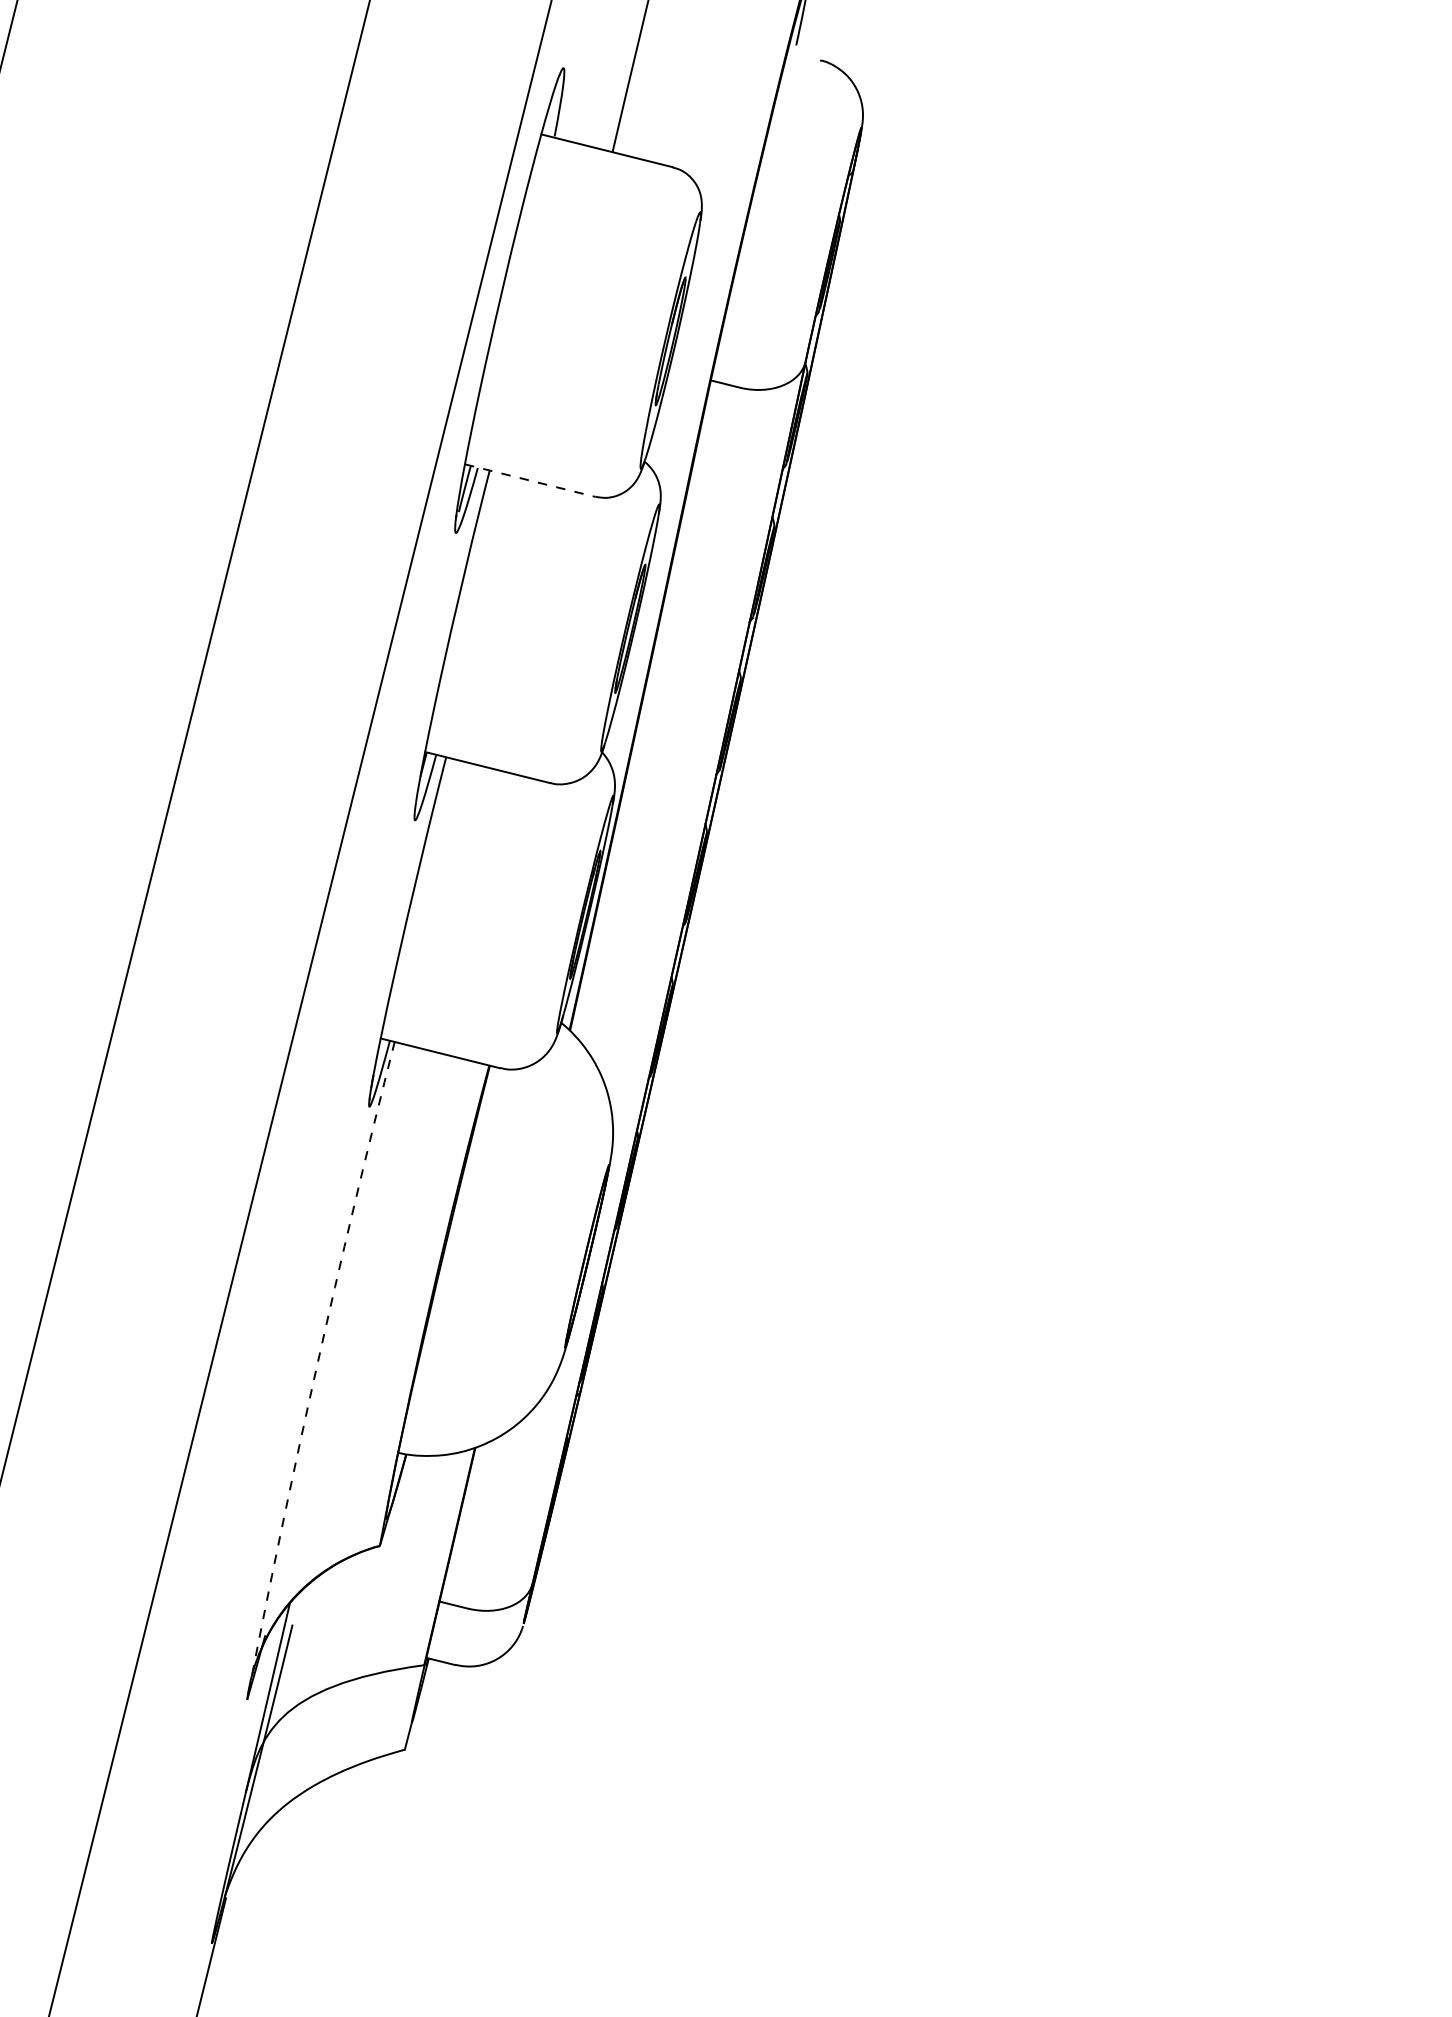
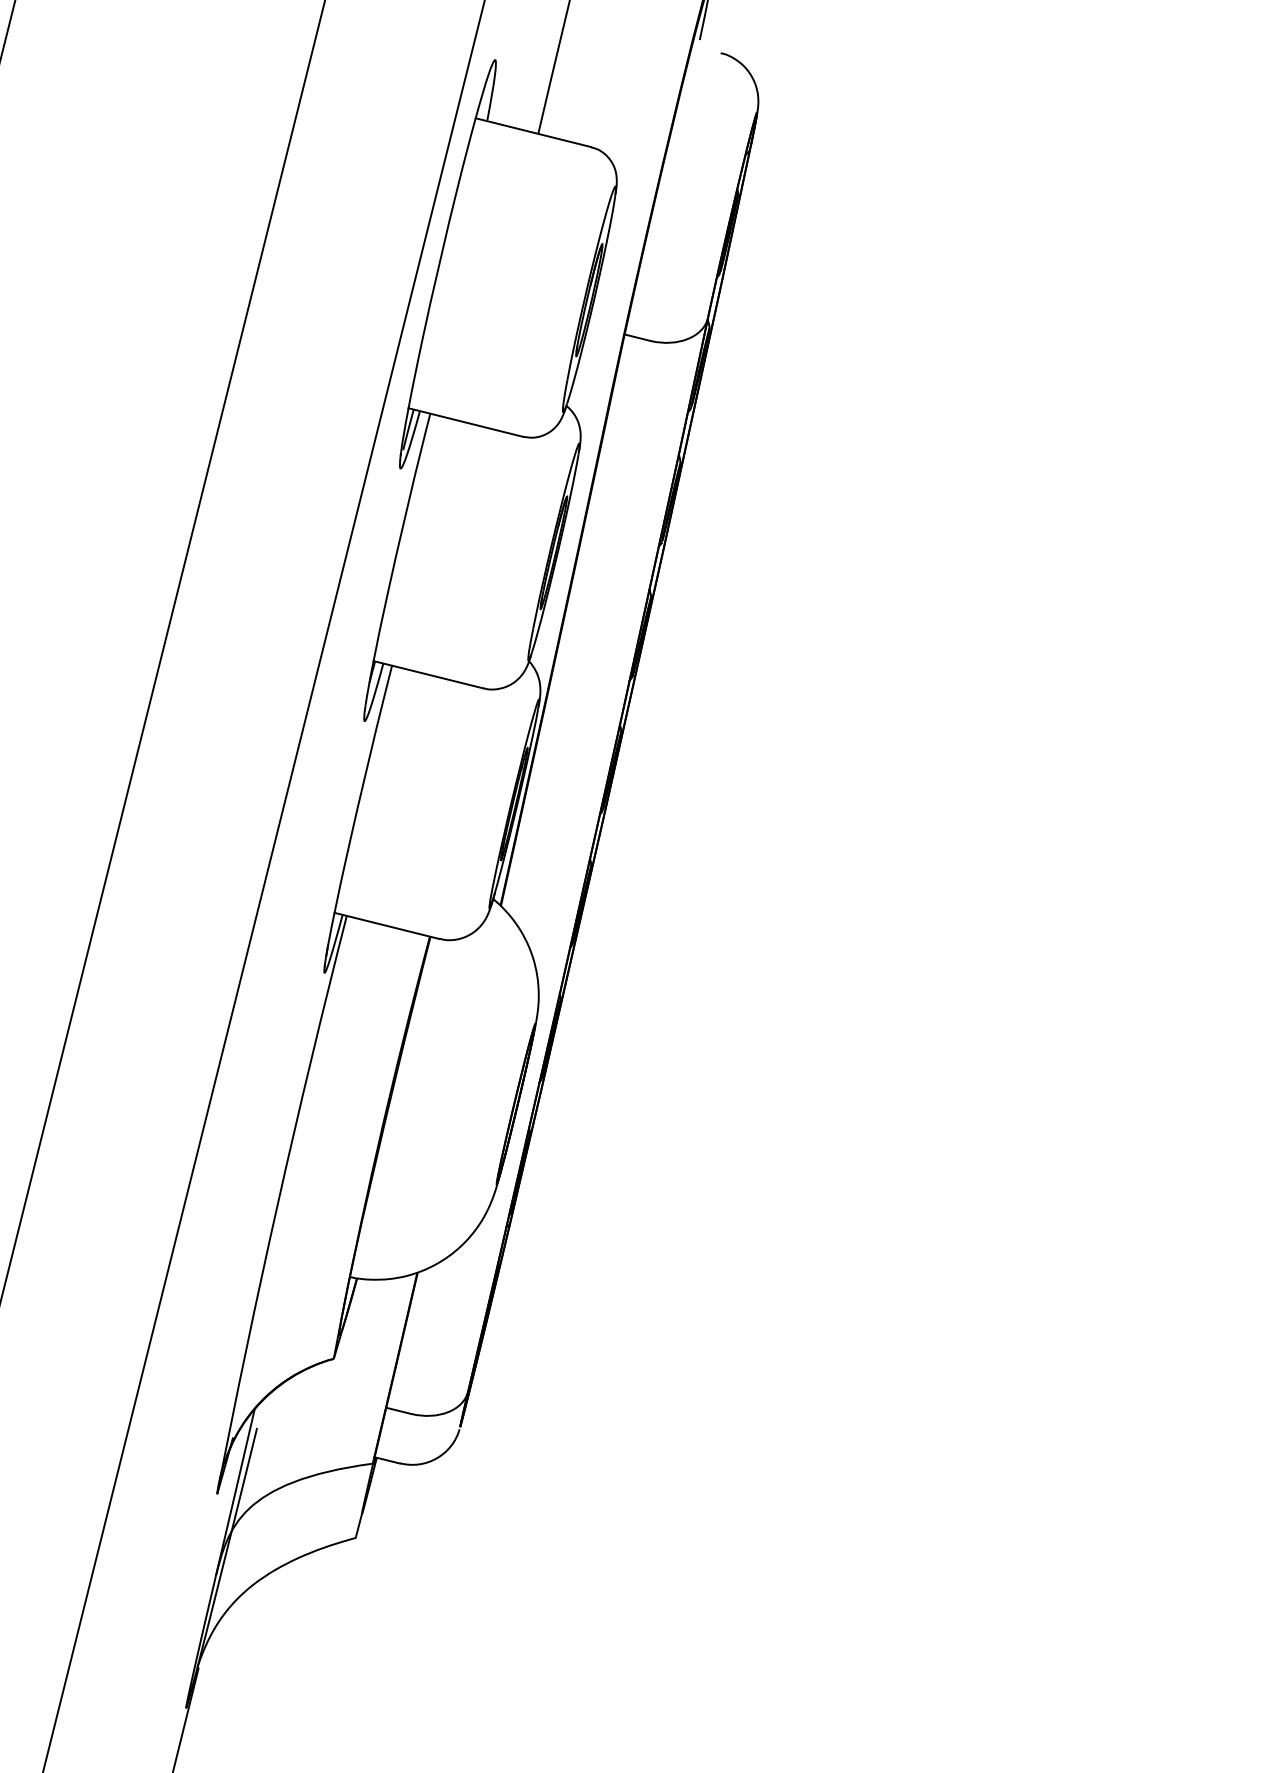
line: (530, 480) -> (466, 422), dashed -> solid
arc: (315, 1369) -> (277, 1203), dashed -> solid

